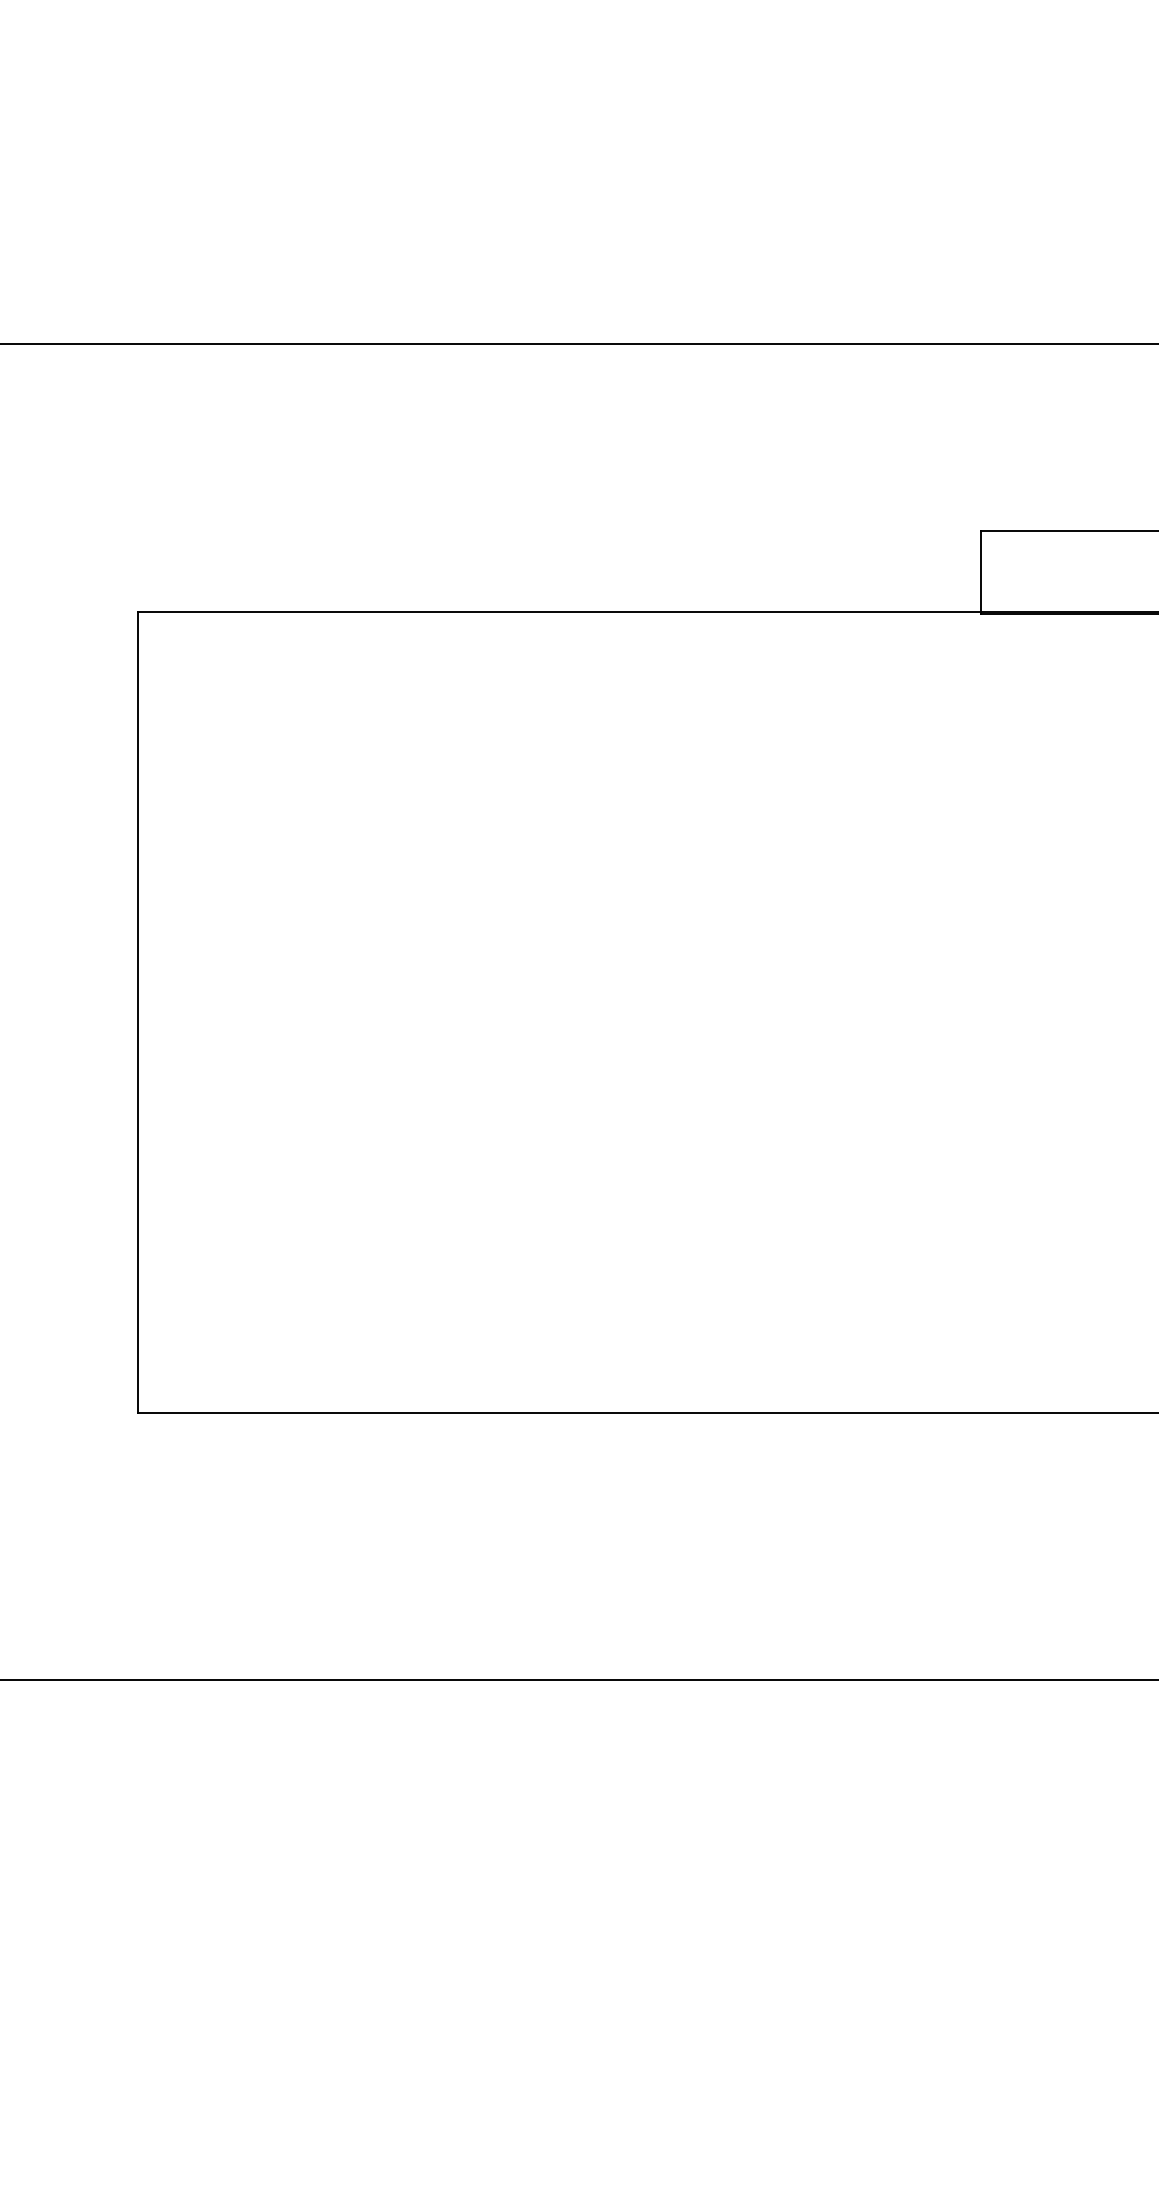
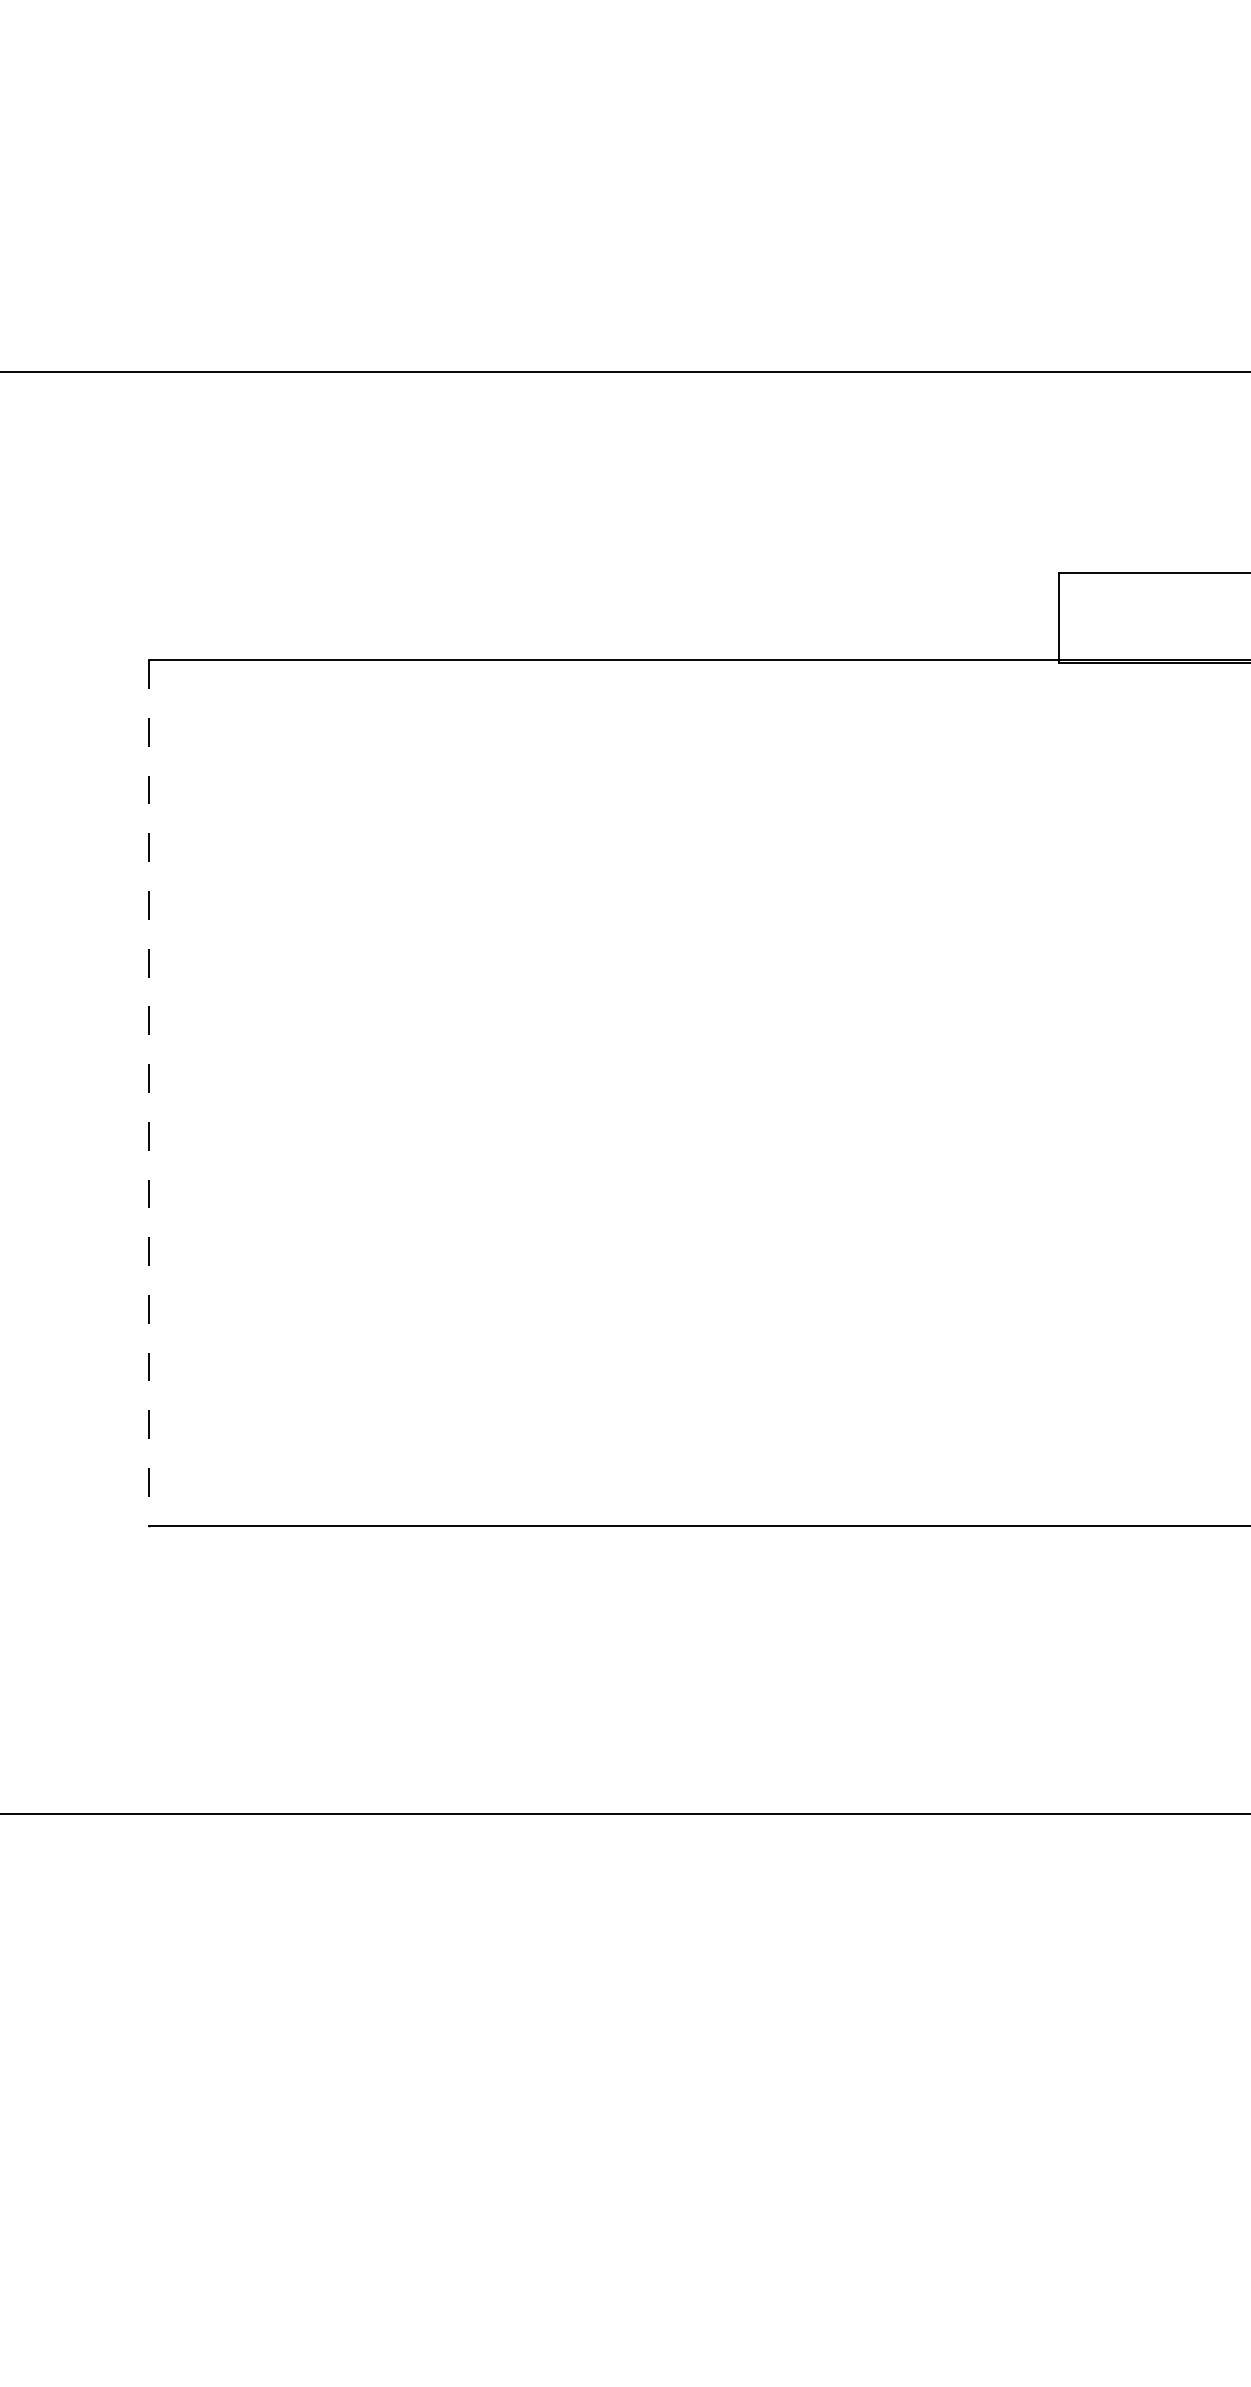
line: (138, 1011) -> (149, 1092), solid -> dashed

